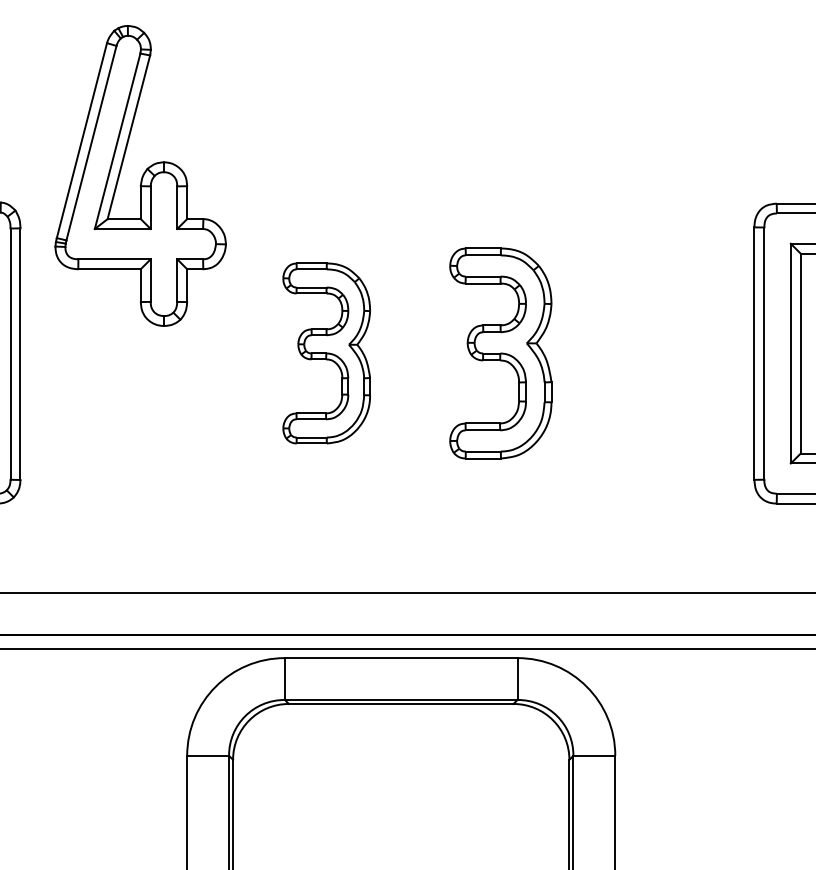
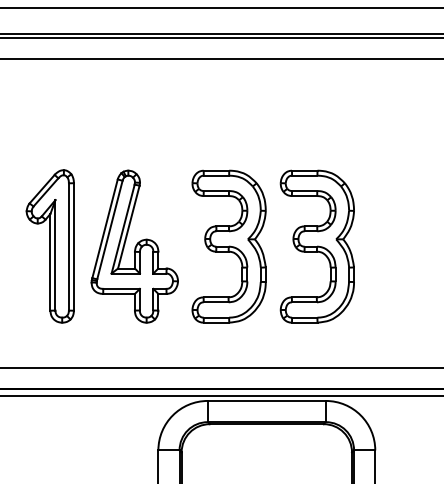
part: (140, 175) -> (134, 246), moved
part: (325, 353) -> (228, 246), size x1.67
part: (499, 353) -> (316, 246), size x1.43

